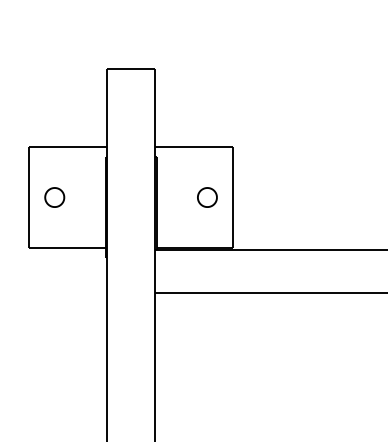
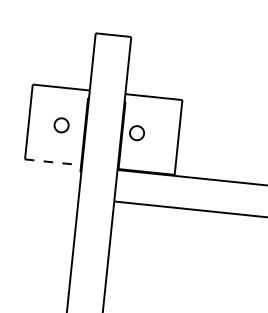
part: (54, 197) -> (61, 125), moved
part: (207, 197) -> (137, 133), moved
line: (67, 248) -> (53, 162), solid -> dashed

